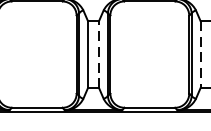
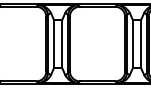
line: (99, 55) -> (62, 44), dashed -> solid
line: (201, 55) -> (133, 44), dashed -> solid

